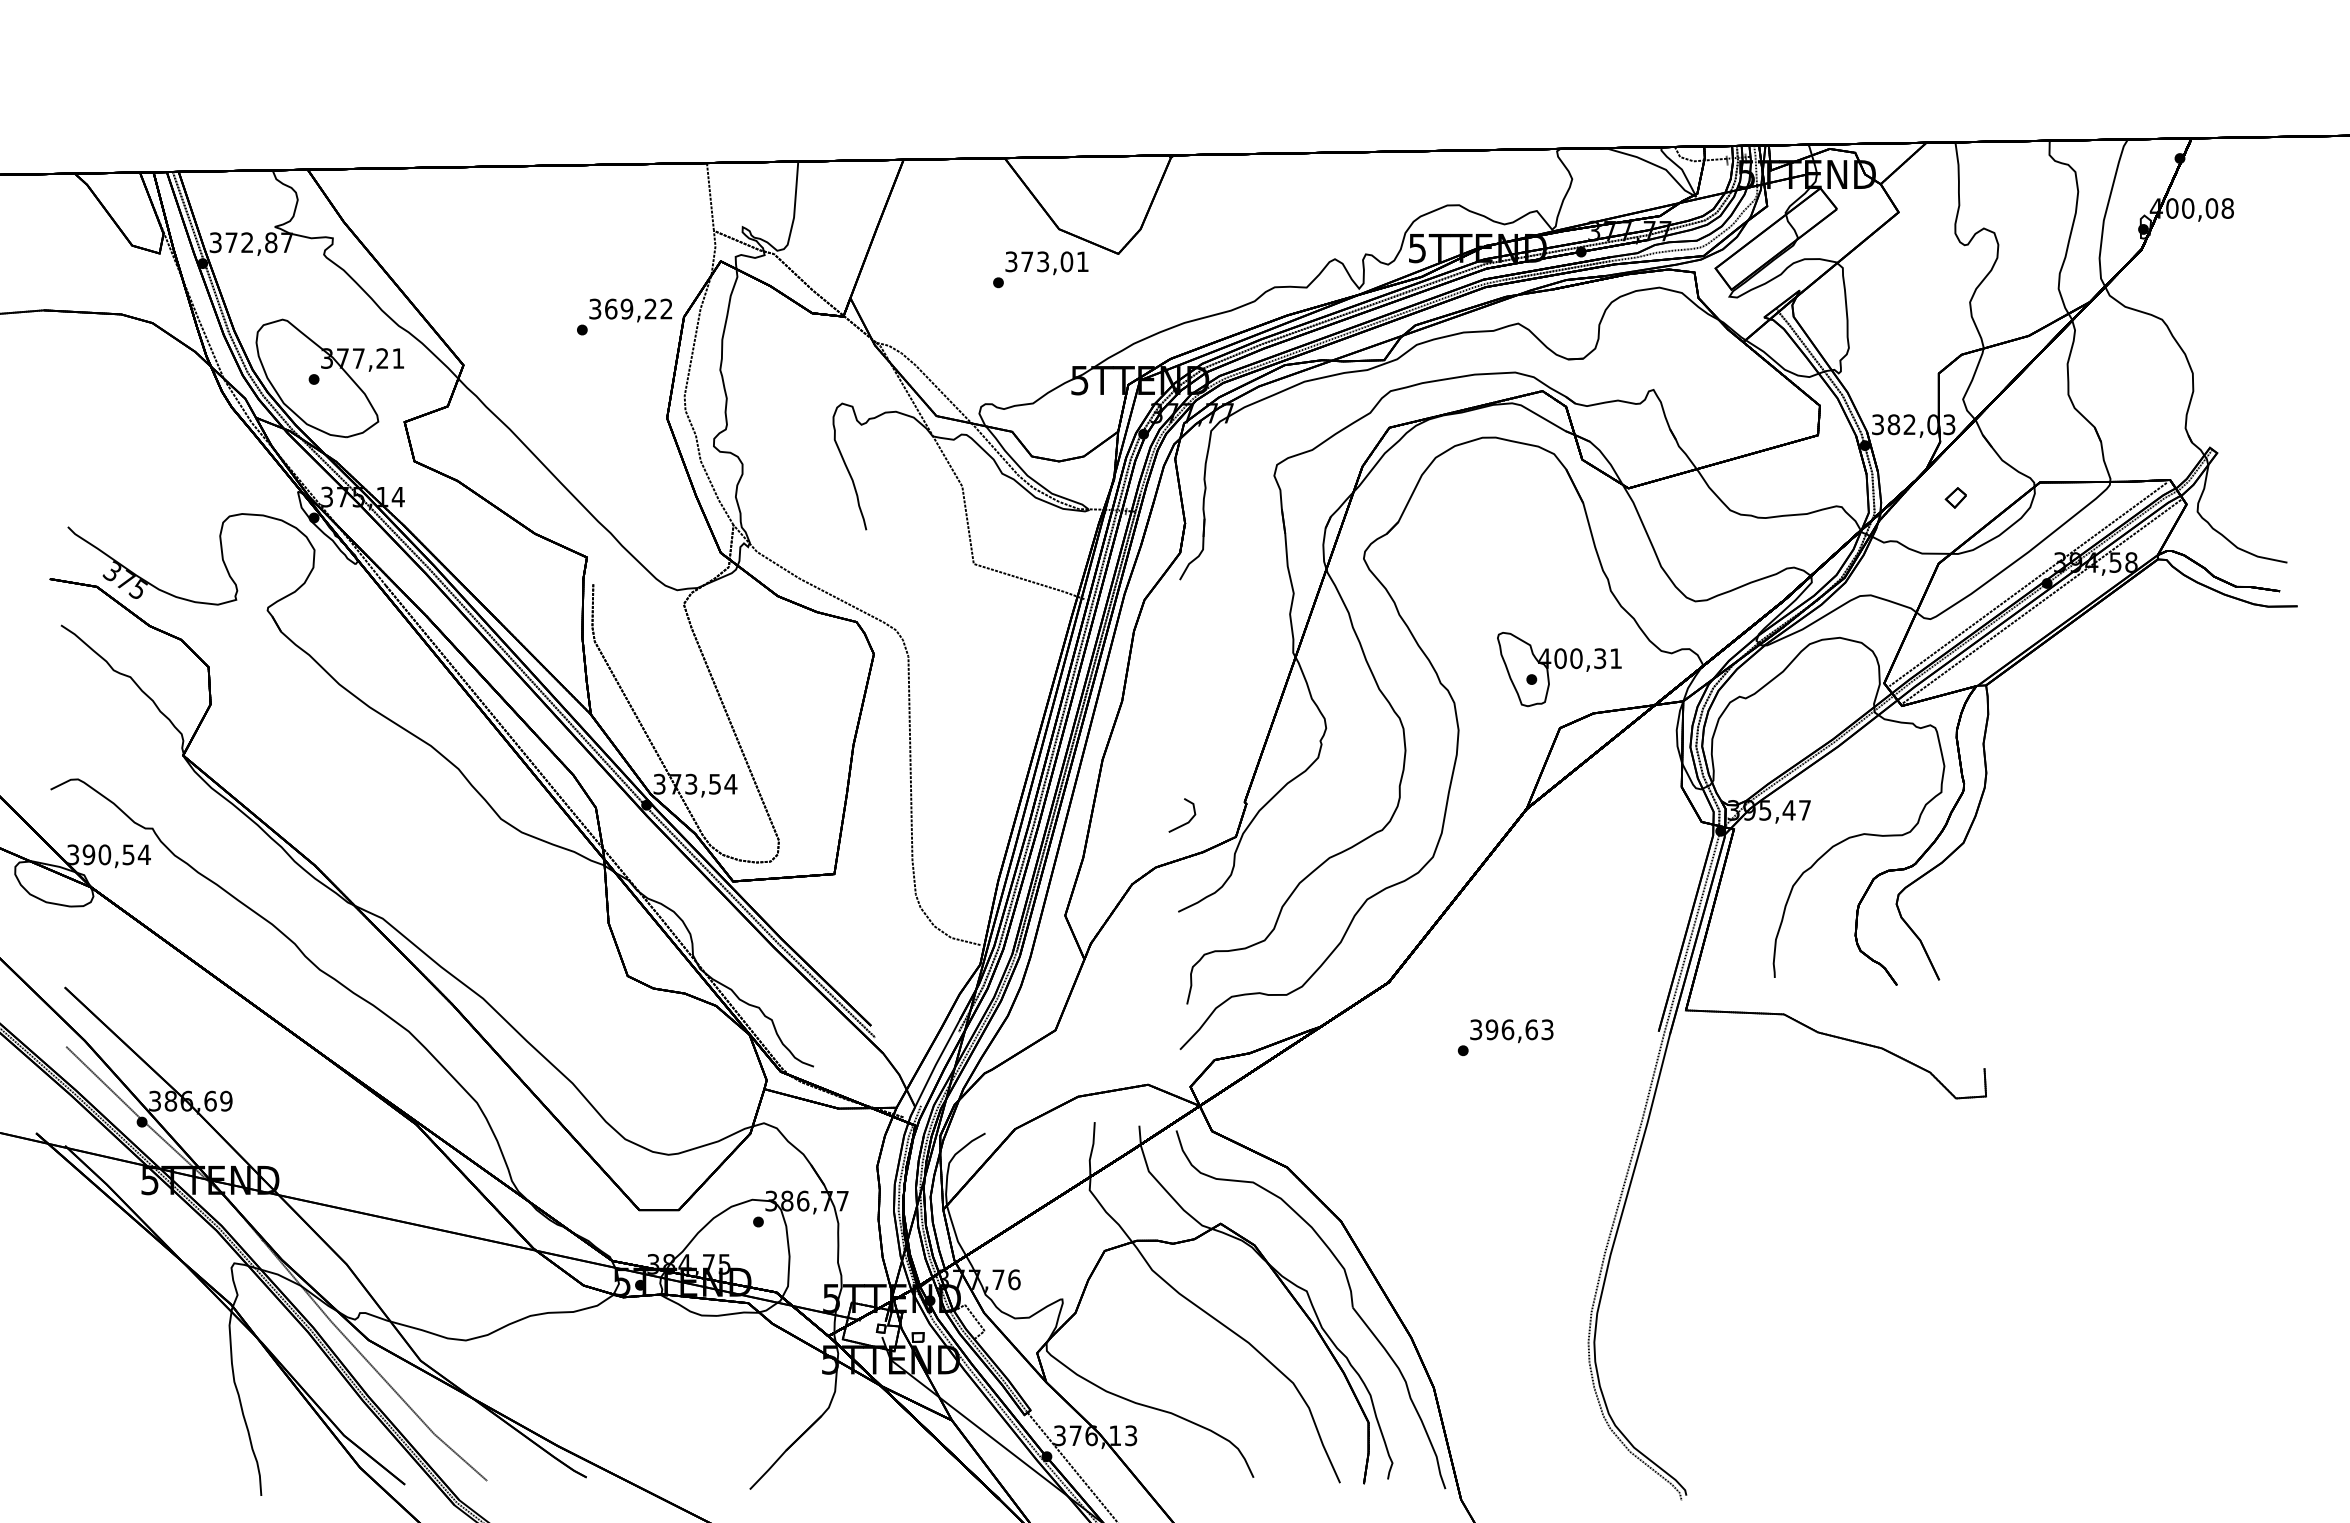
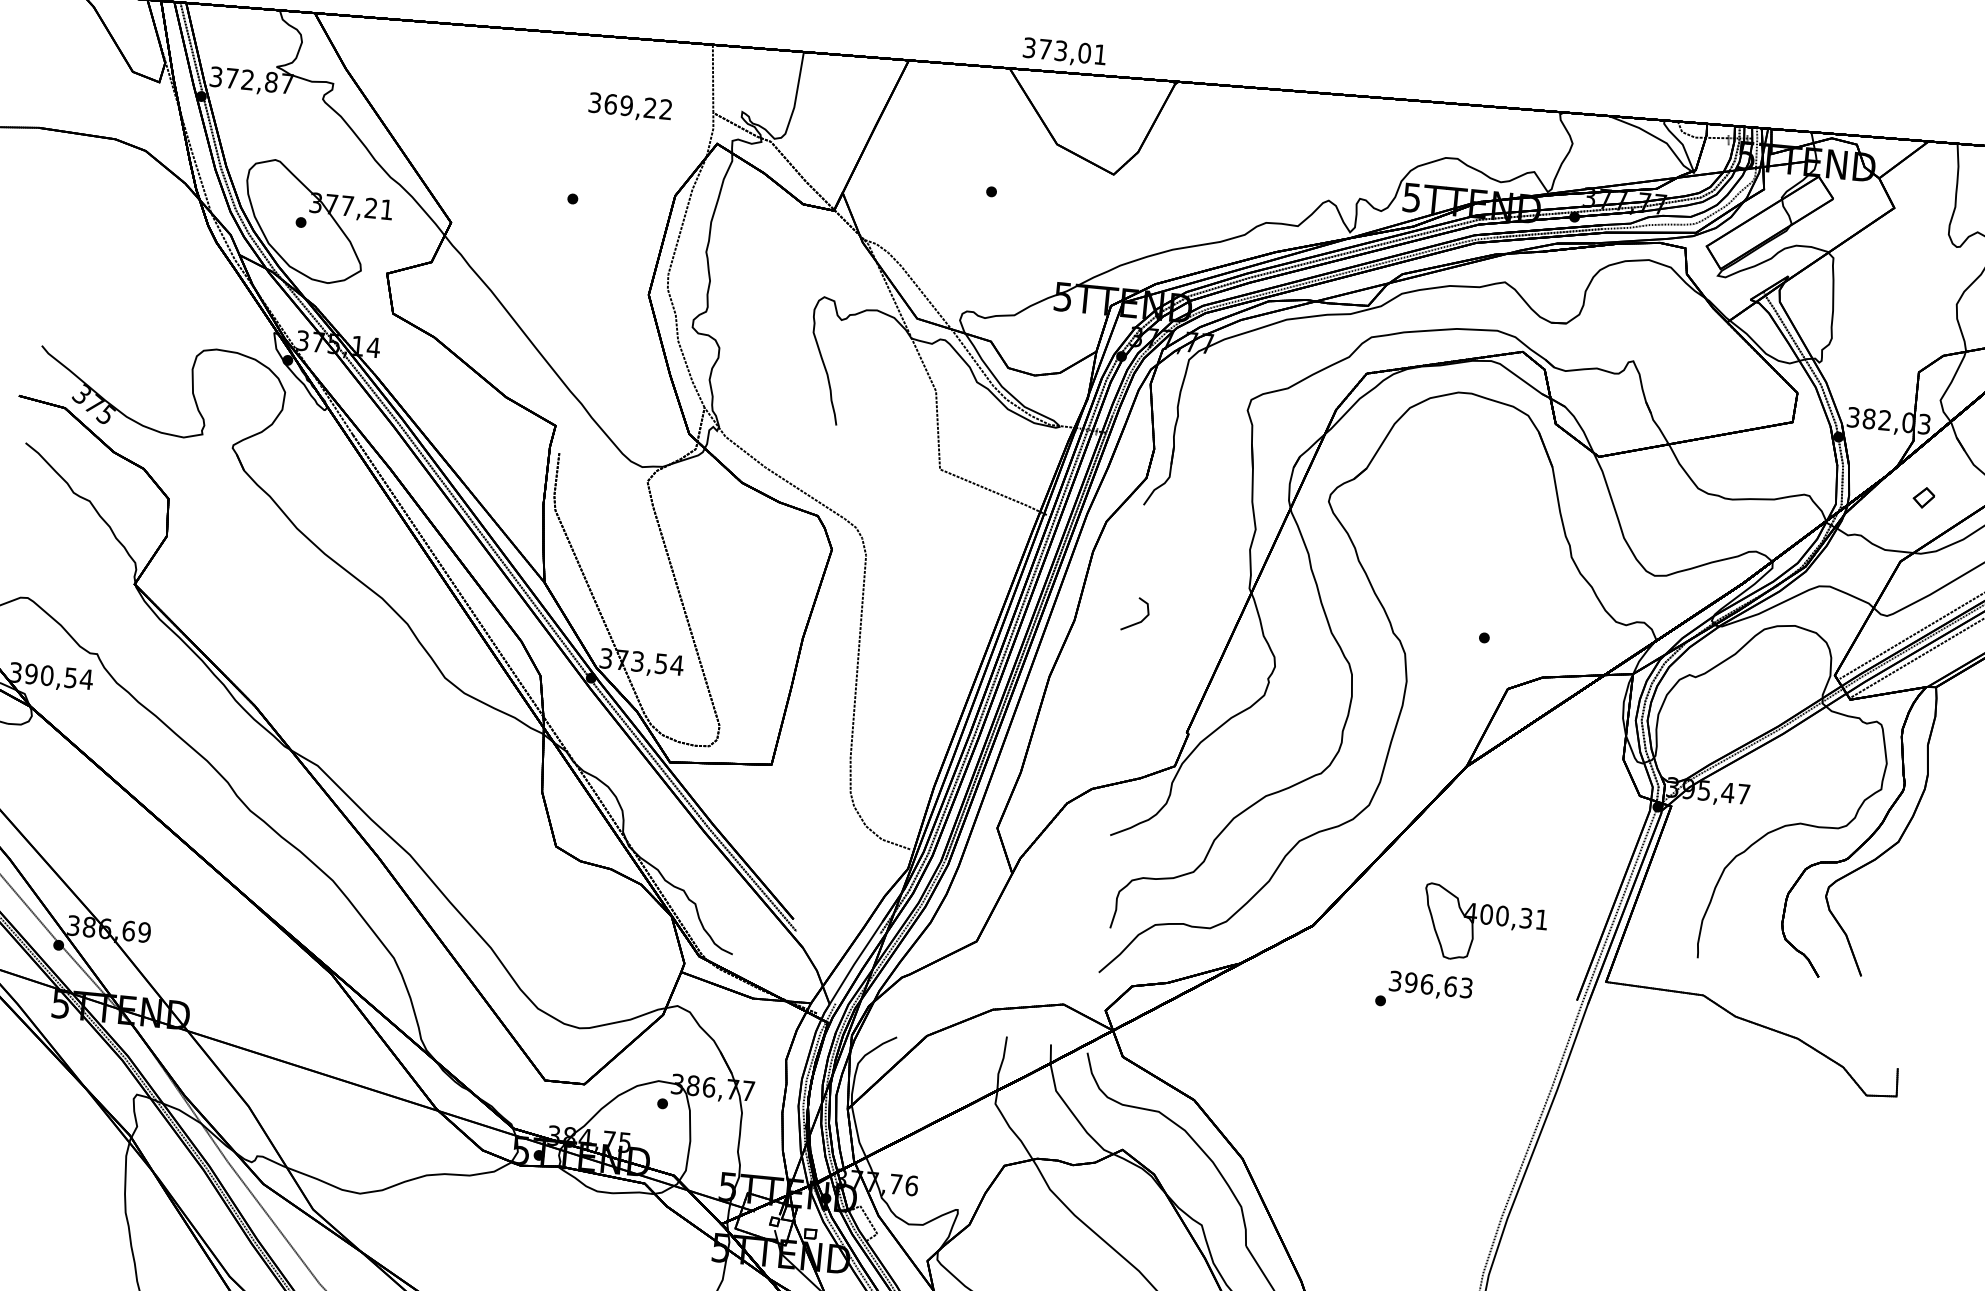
text: (1046, 263) -> (1064, 52), moved
text: (630, 310) -> (630, 107), moved
part: (1559, 669) -> (1484, 925), moved
line: (1189, 819) -> (1142, 619), moved

